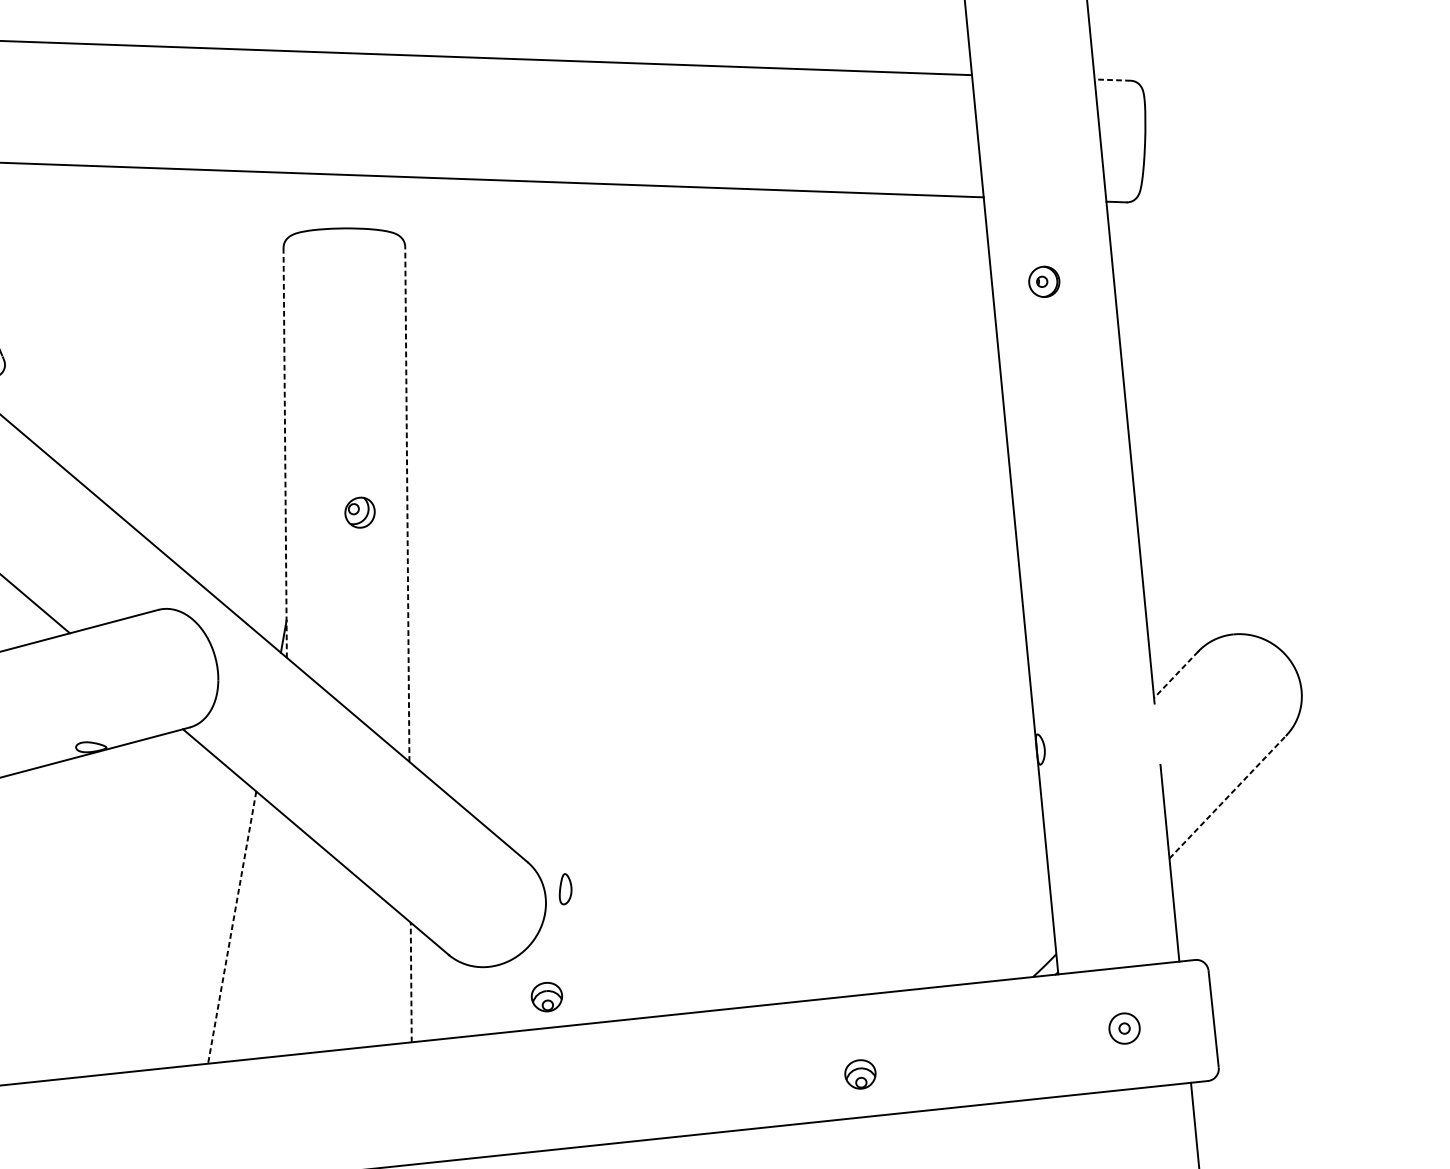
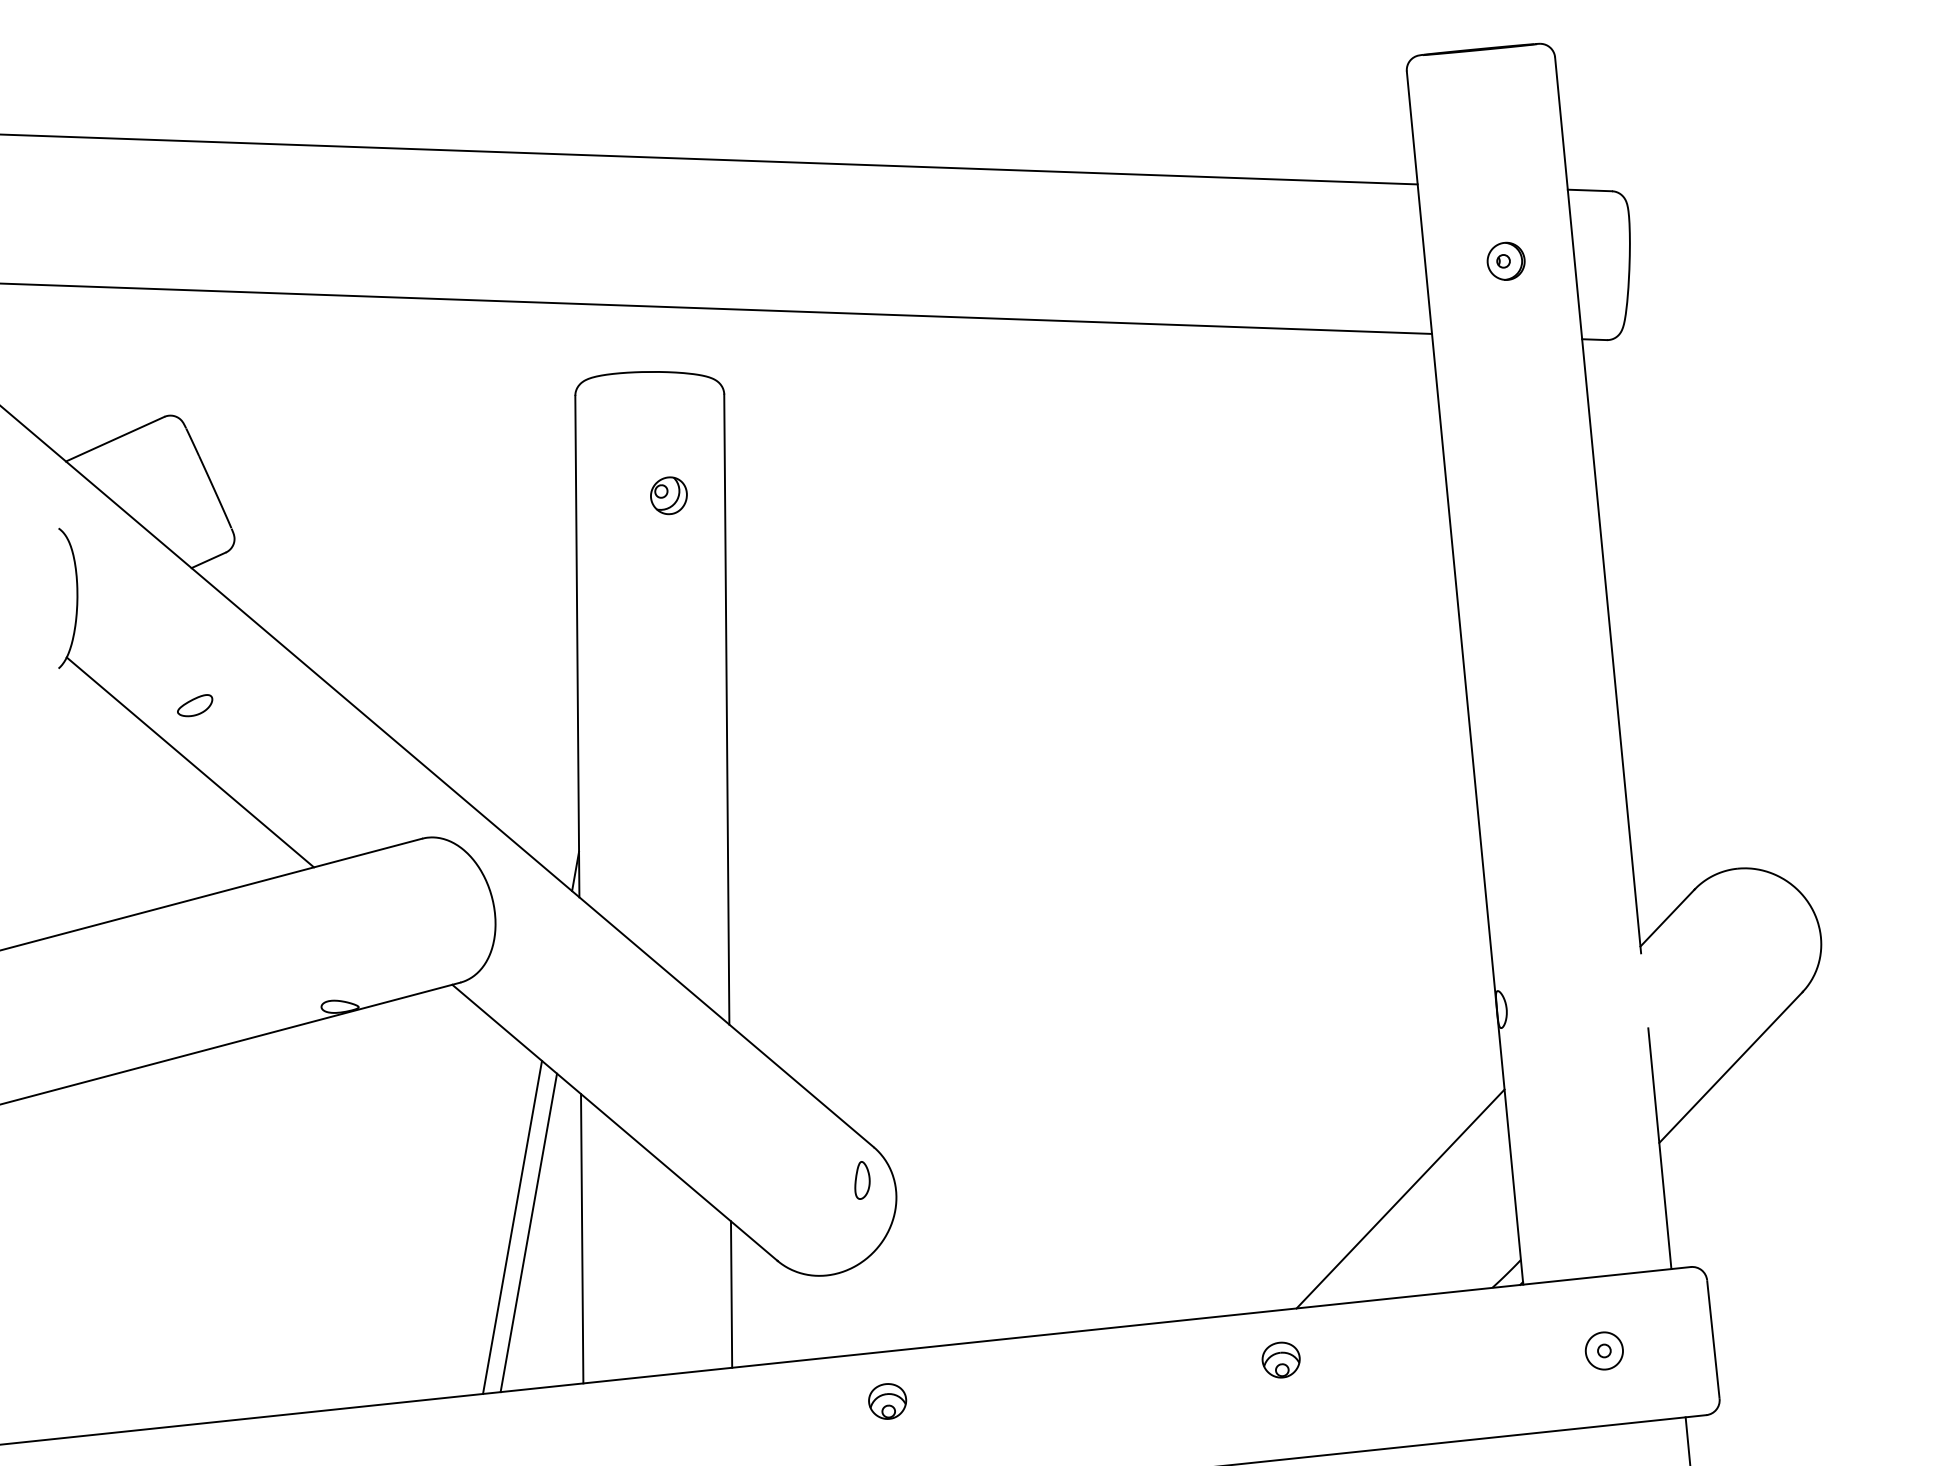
line: (1112, 80) -> (1589, 190), dashed -> solid
part: (1043, 281) -> (1505, 260), moved
line: (285, 452) -> (577, 646), dashed -> solid
line: (407, 504) -> (726, 709), dashed -> solid
part: (359, 512) -> (668, 495), moved
line: (1176, 675) -> (1667, 918), dashed -> solid
line: (1227, 796) -> (1730, 1067), dashed -> solid
part: (565, 889) -> (862, 1180), moved
line: (957, 903) -> (1400, 1198), added
line: (232, 927) -> (512, 1227), dashed -> solid
line: (245, 931) -> (528, 1232), added
line: (289, 936) -> (582, 1238), added
line: (411, 982) -> (731, 1294), dashed -> solid
part: (546, 997) -> (887, 1401), moved
part: (859, 1073) -> (1280, 1359), moved

